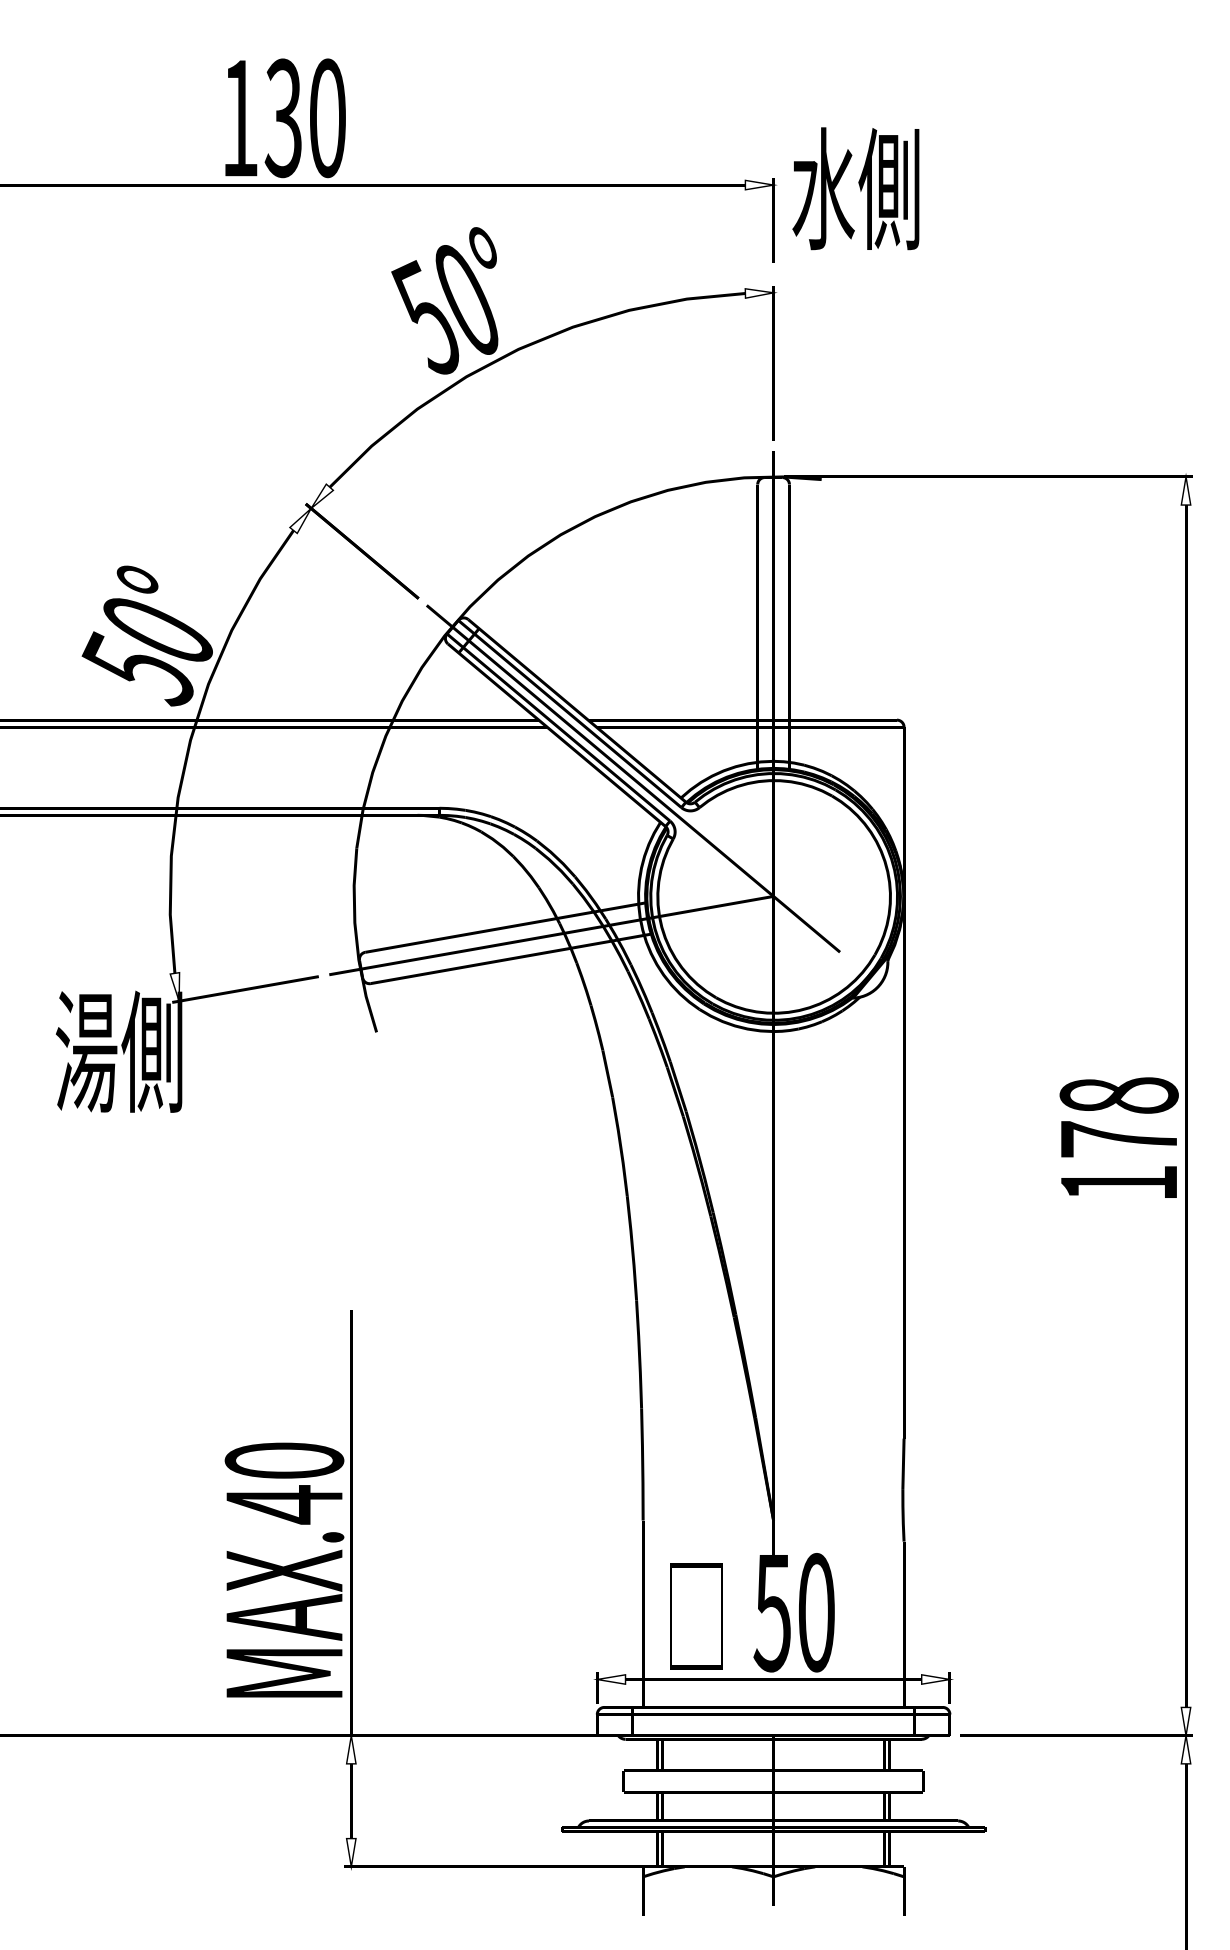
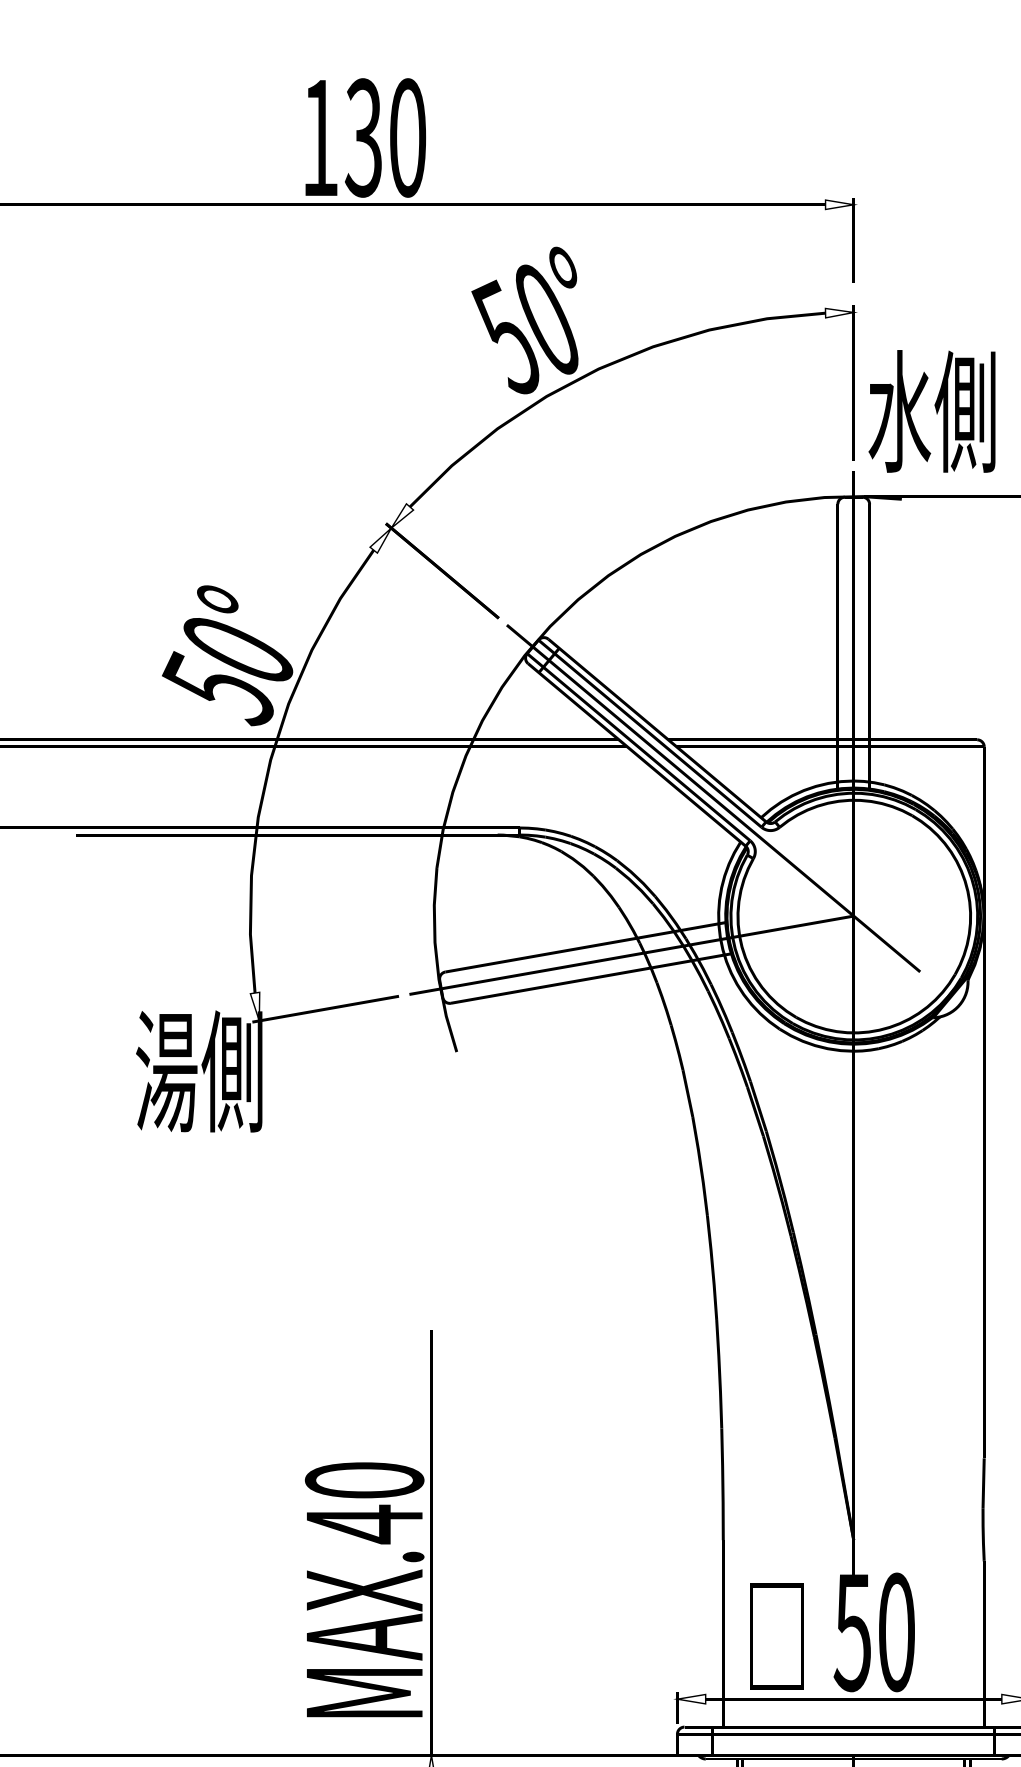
text: (855, 188) -> (931, 411), moved

